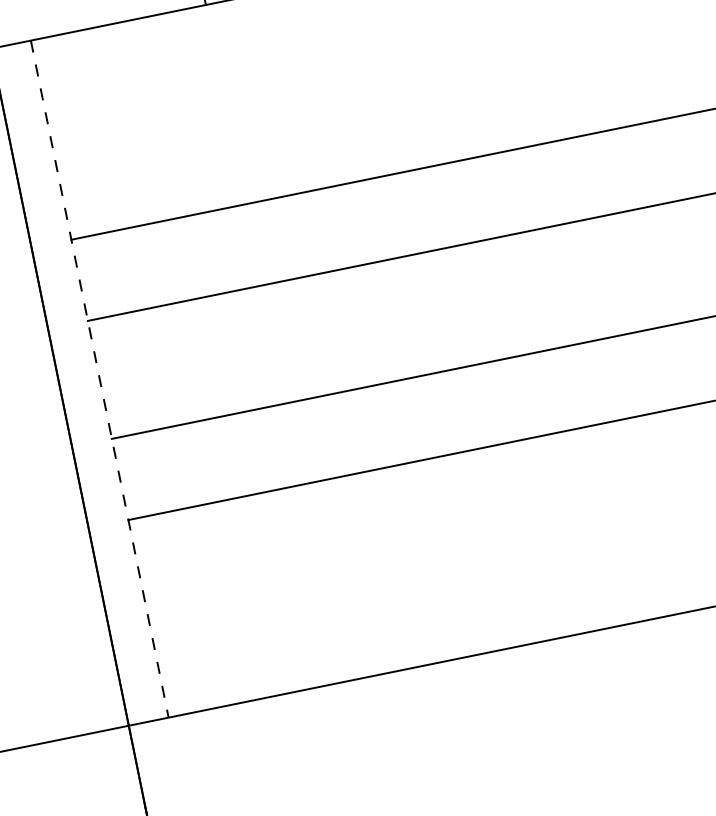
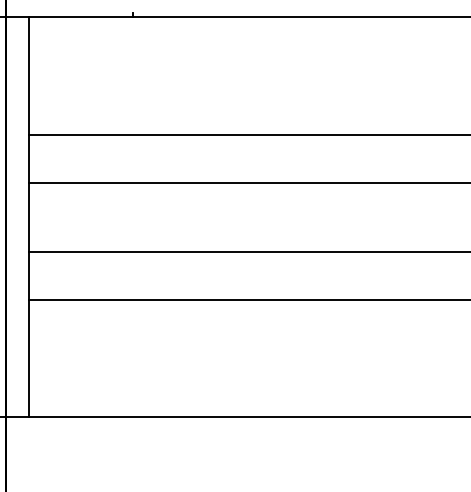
line: (99, 379) -> (29, 217), dashed -> solid

